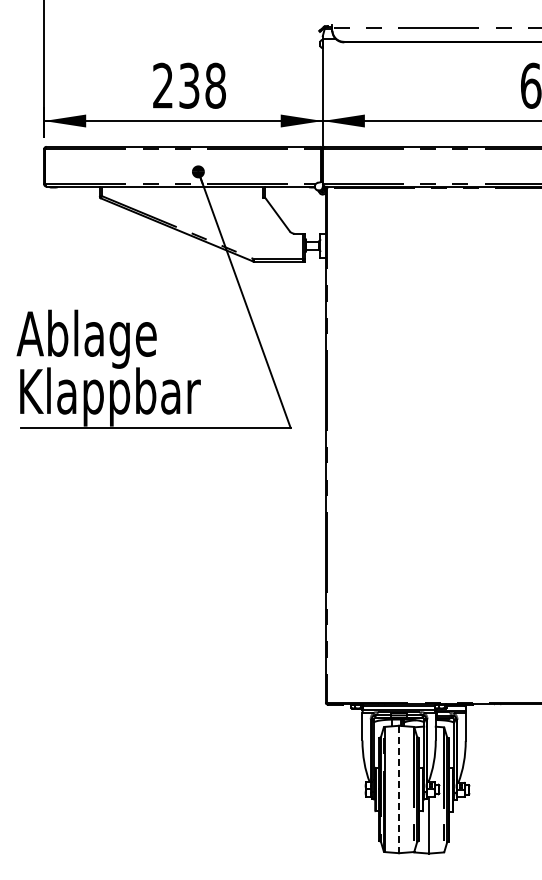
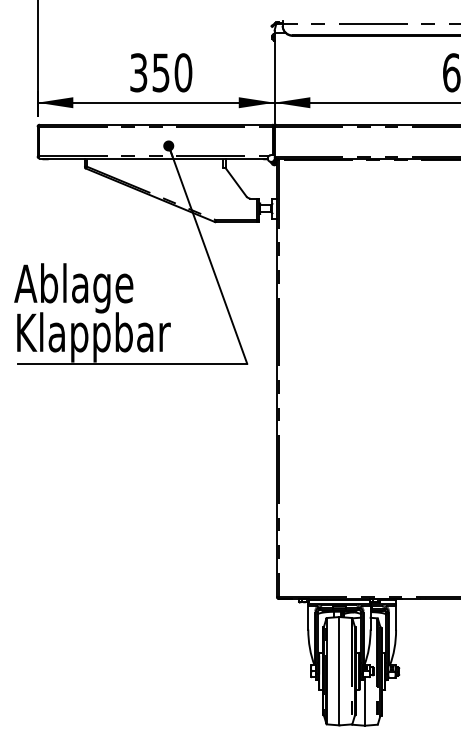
text: (189, 85) -> (161, 72), 238 -> 350
line: (399, 789) -> (339, 671), dashed -> solid

